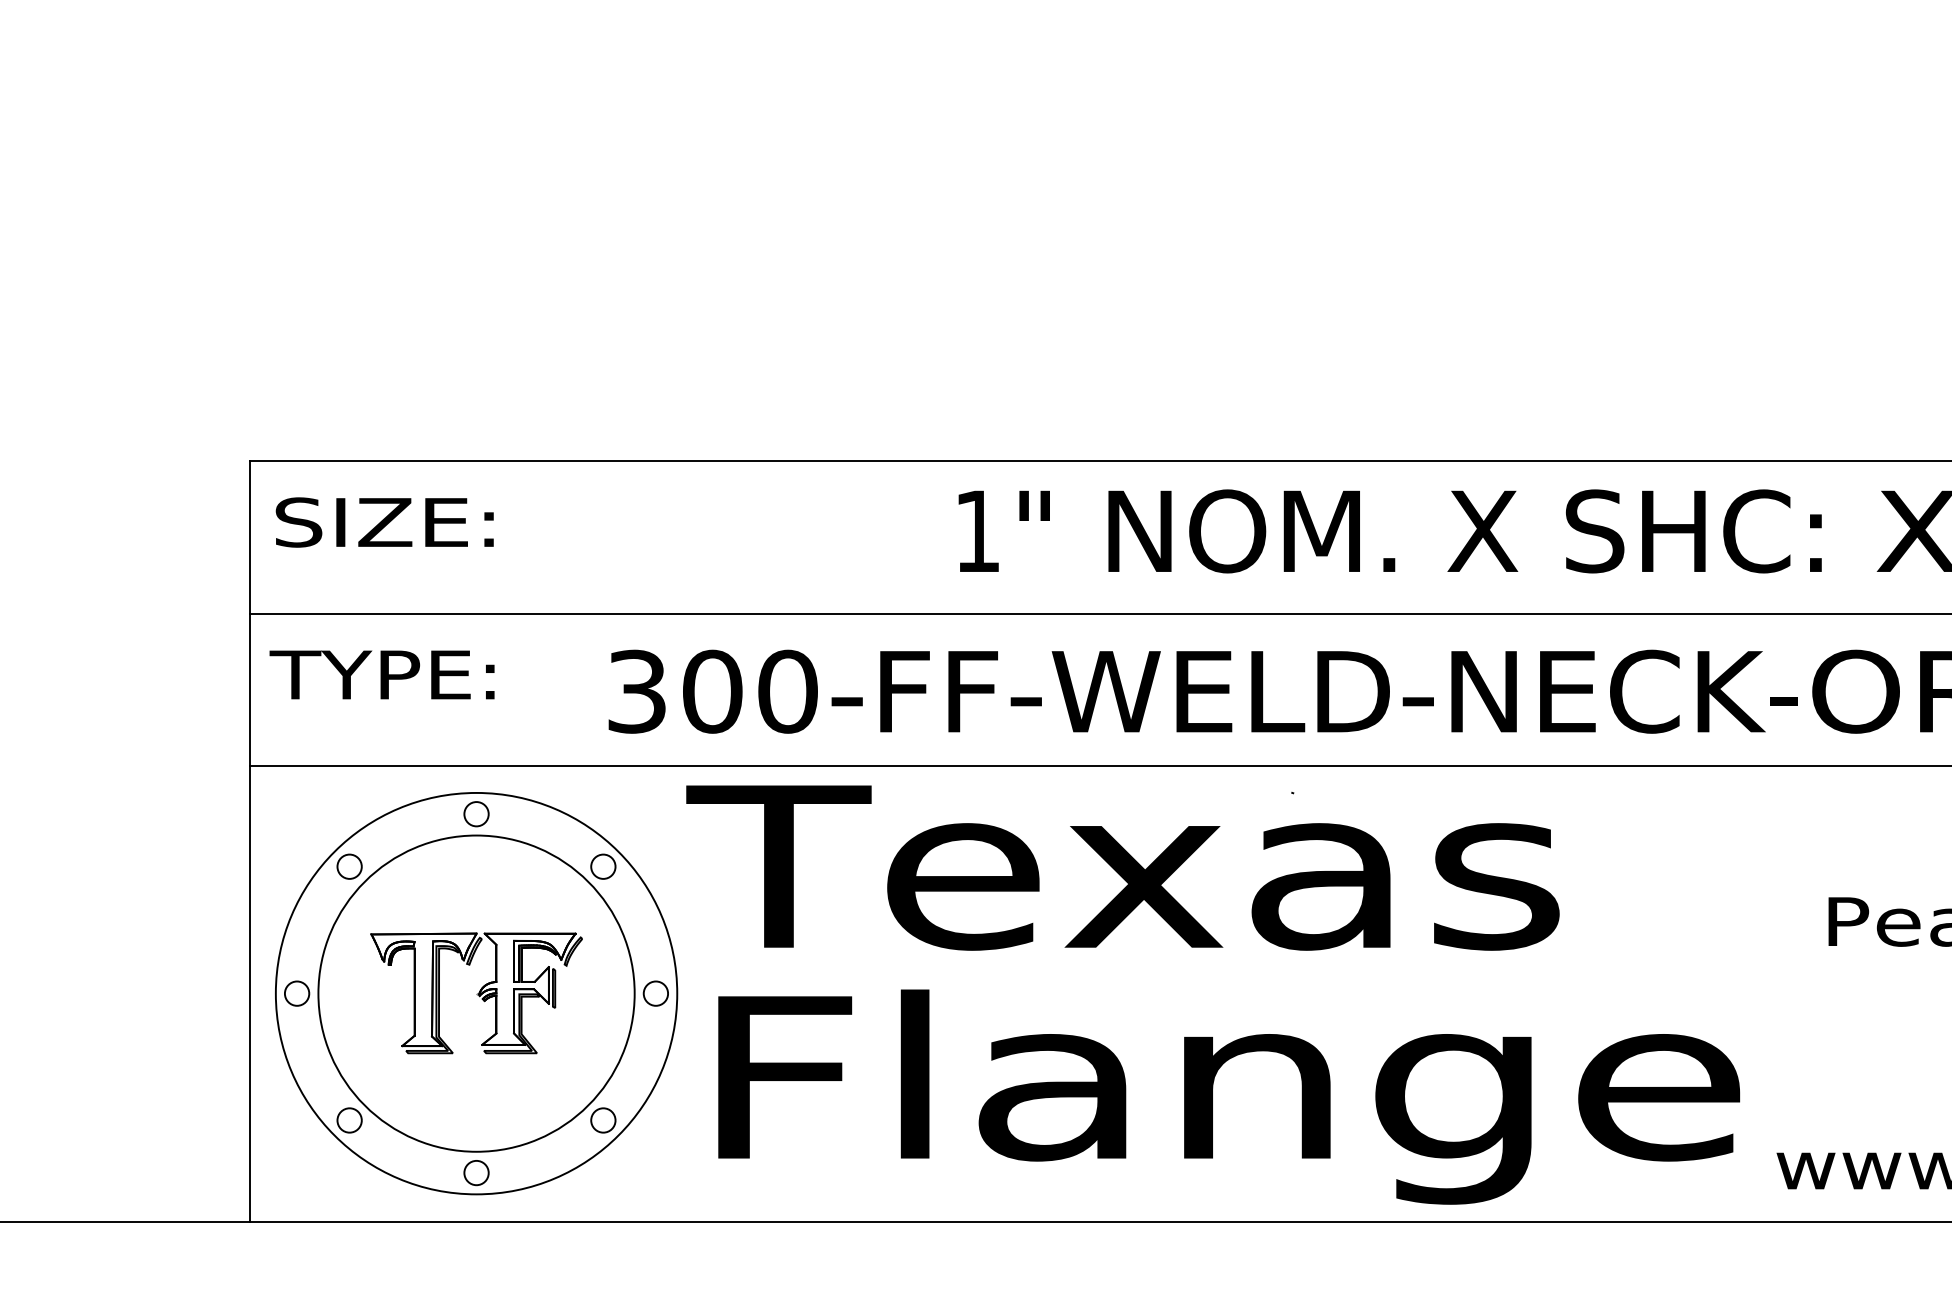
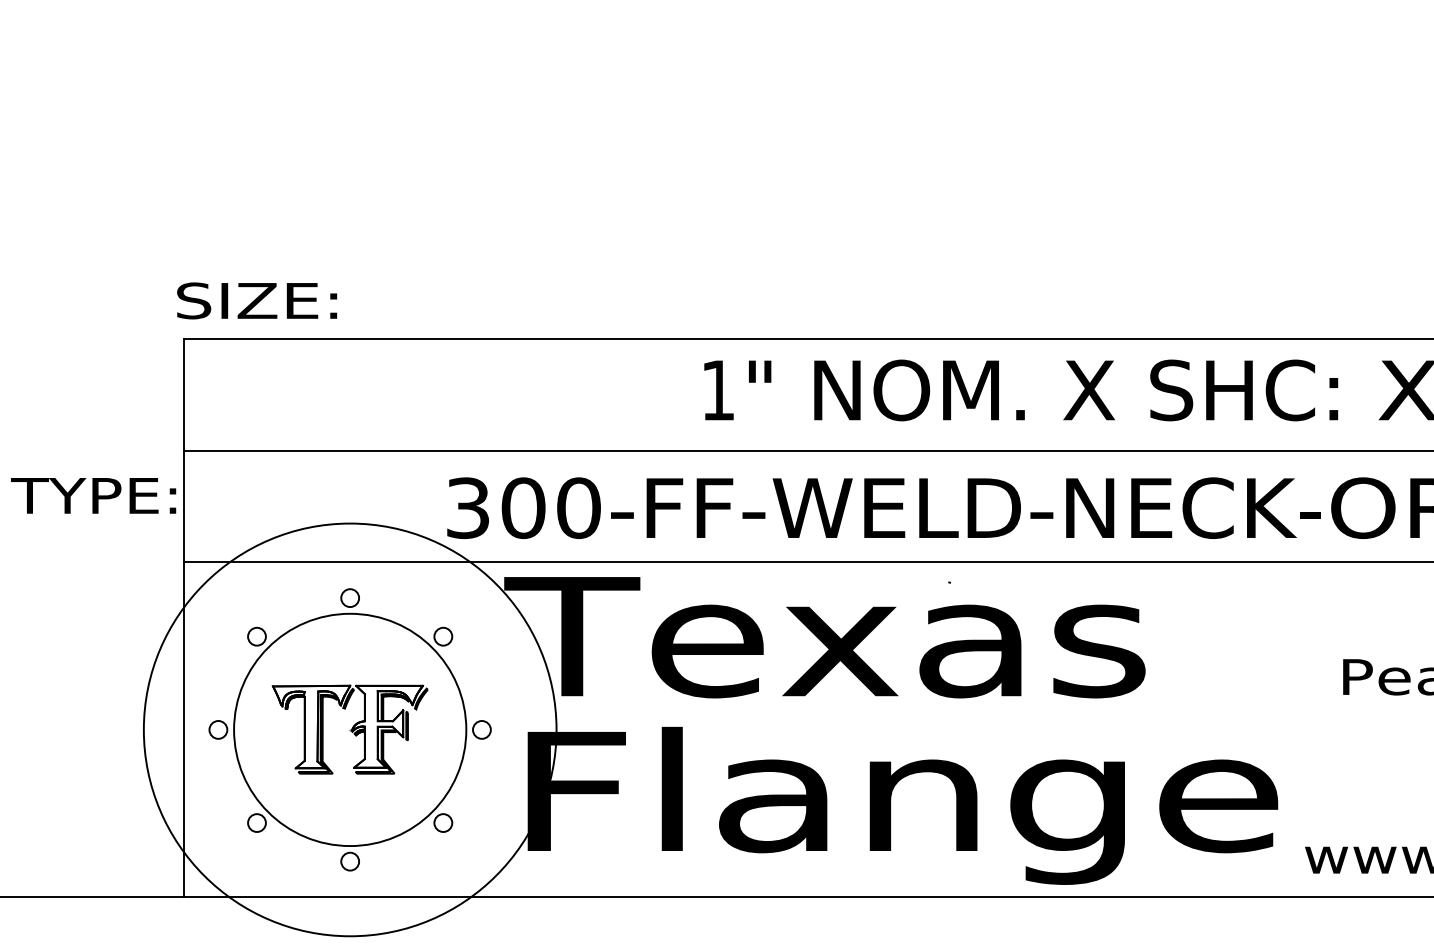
text: (384, 522) -> (256, 300), moved
text: (381, 674) -> (93, 495), moved
circle: (476, 993) -> (350, 729), size x1.4

